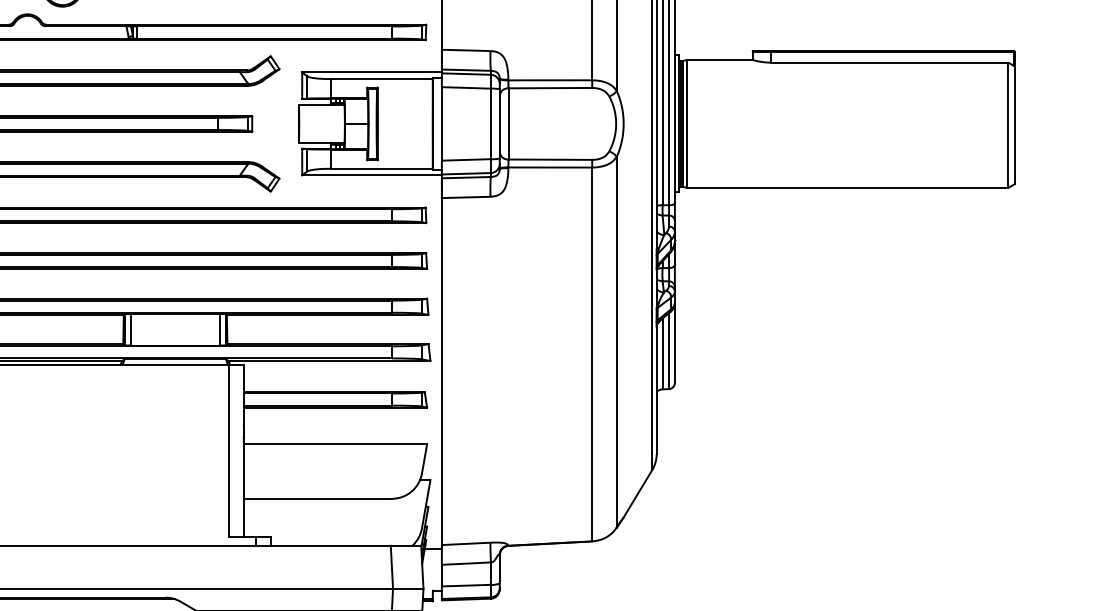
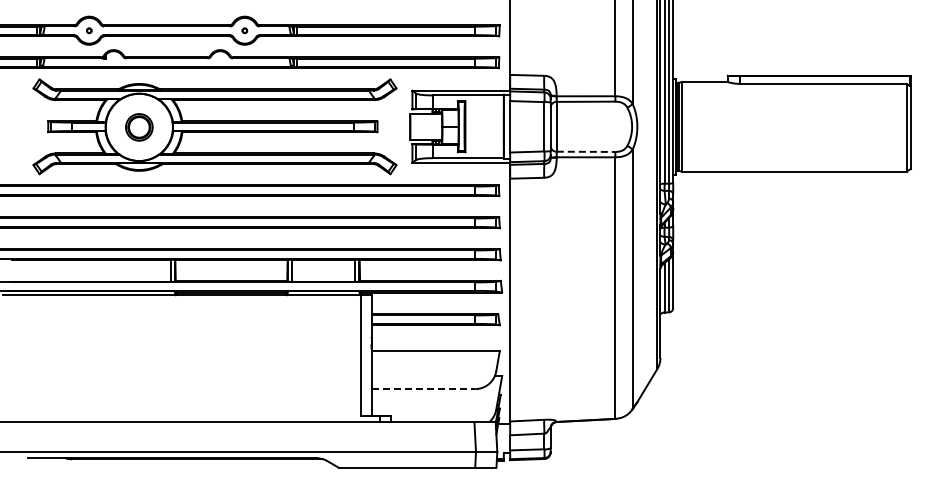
line: (550, 159) -> (586, 151), solid -> dashed
line: (318, 499) -> (423, 389), solid -> dashed

